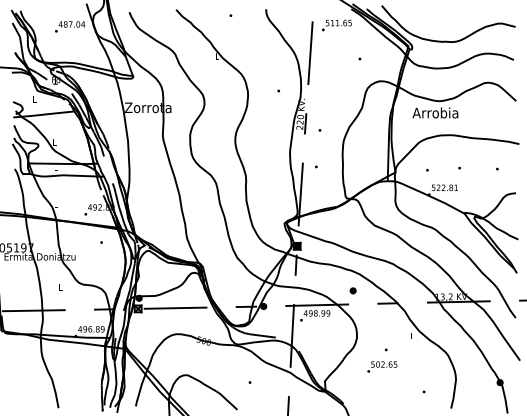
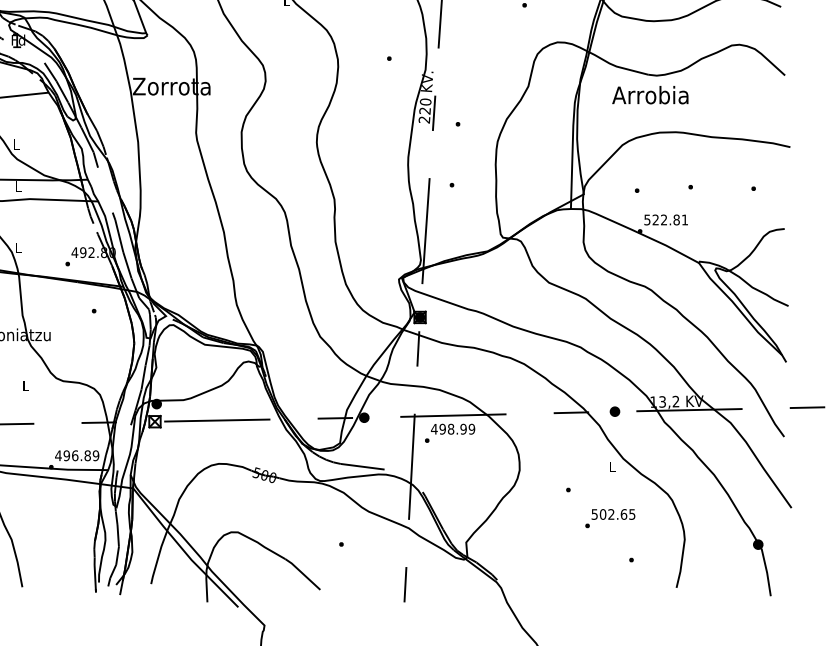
part: (352, 290) -> (613, 411), moved
text: (382, 366) -> (610, 517), moved

